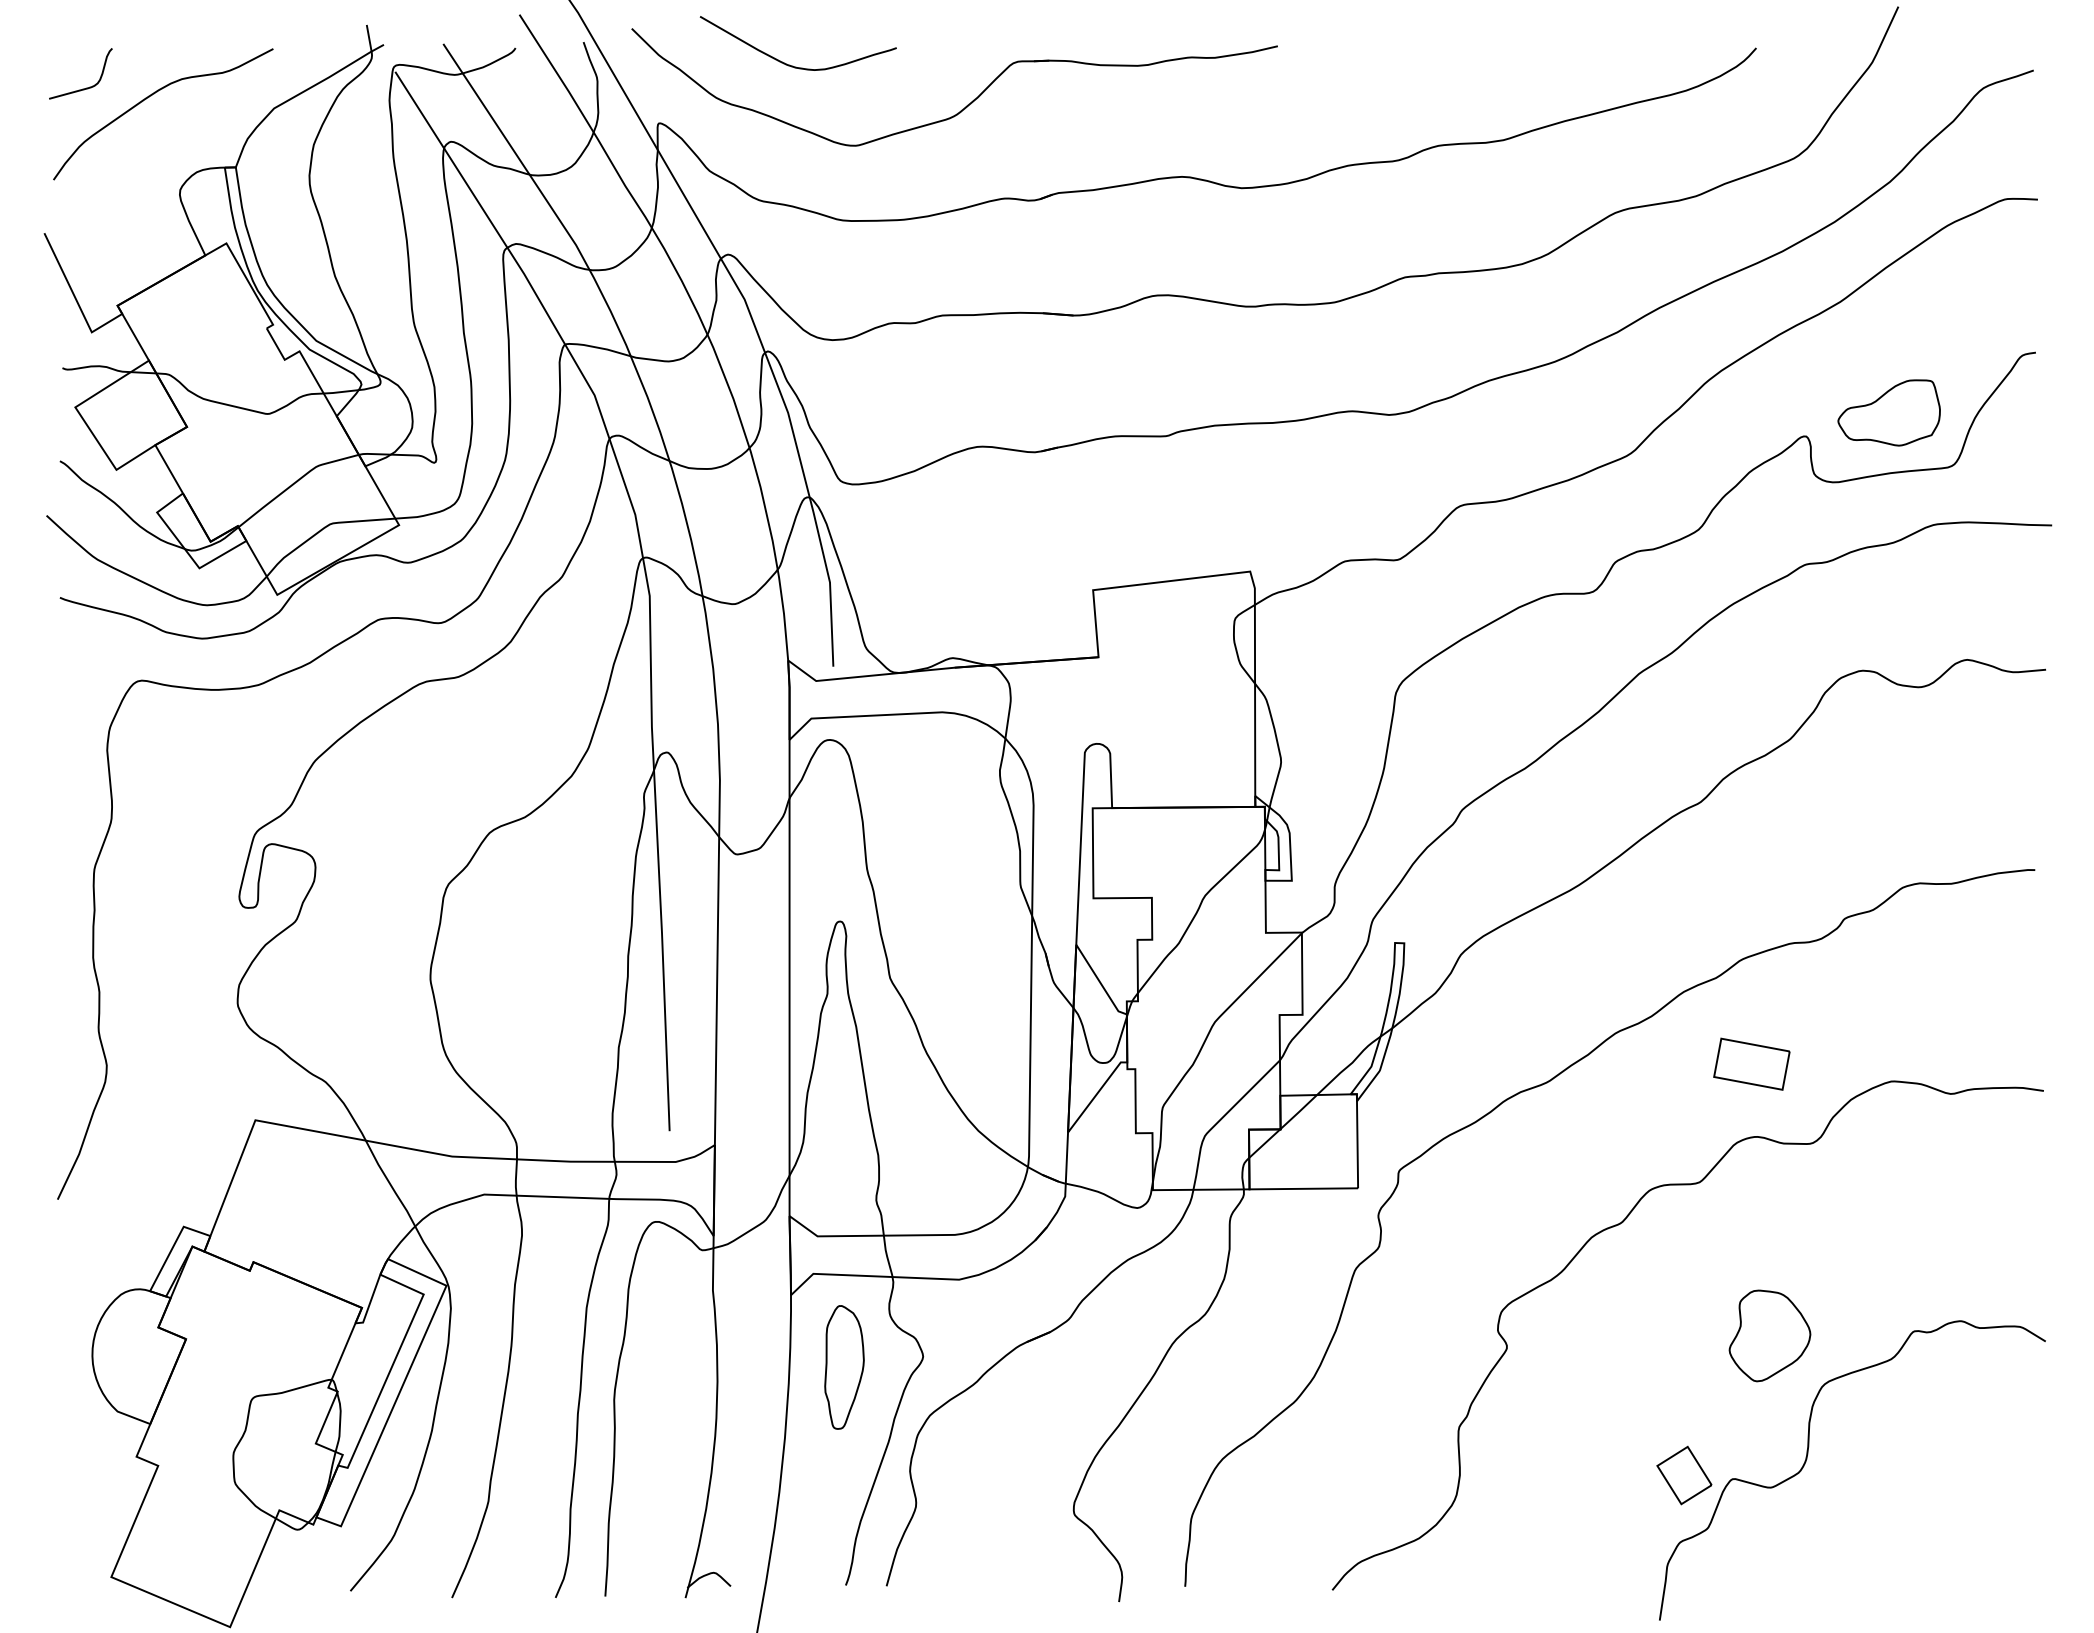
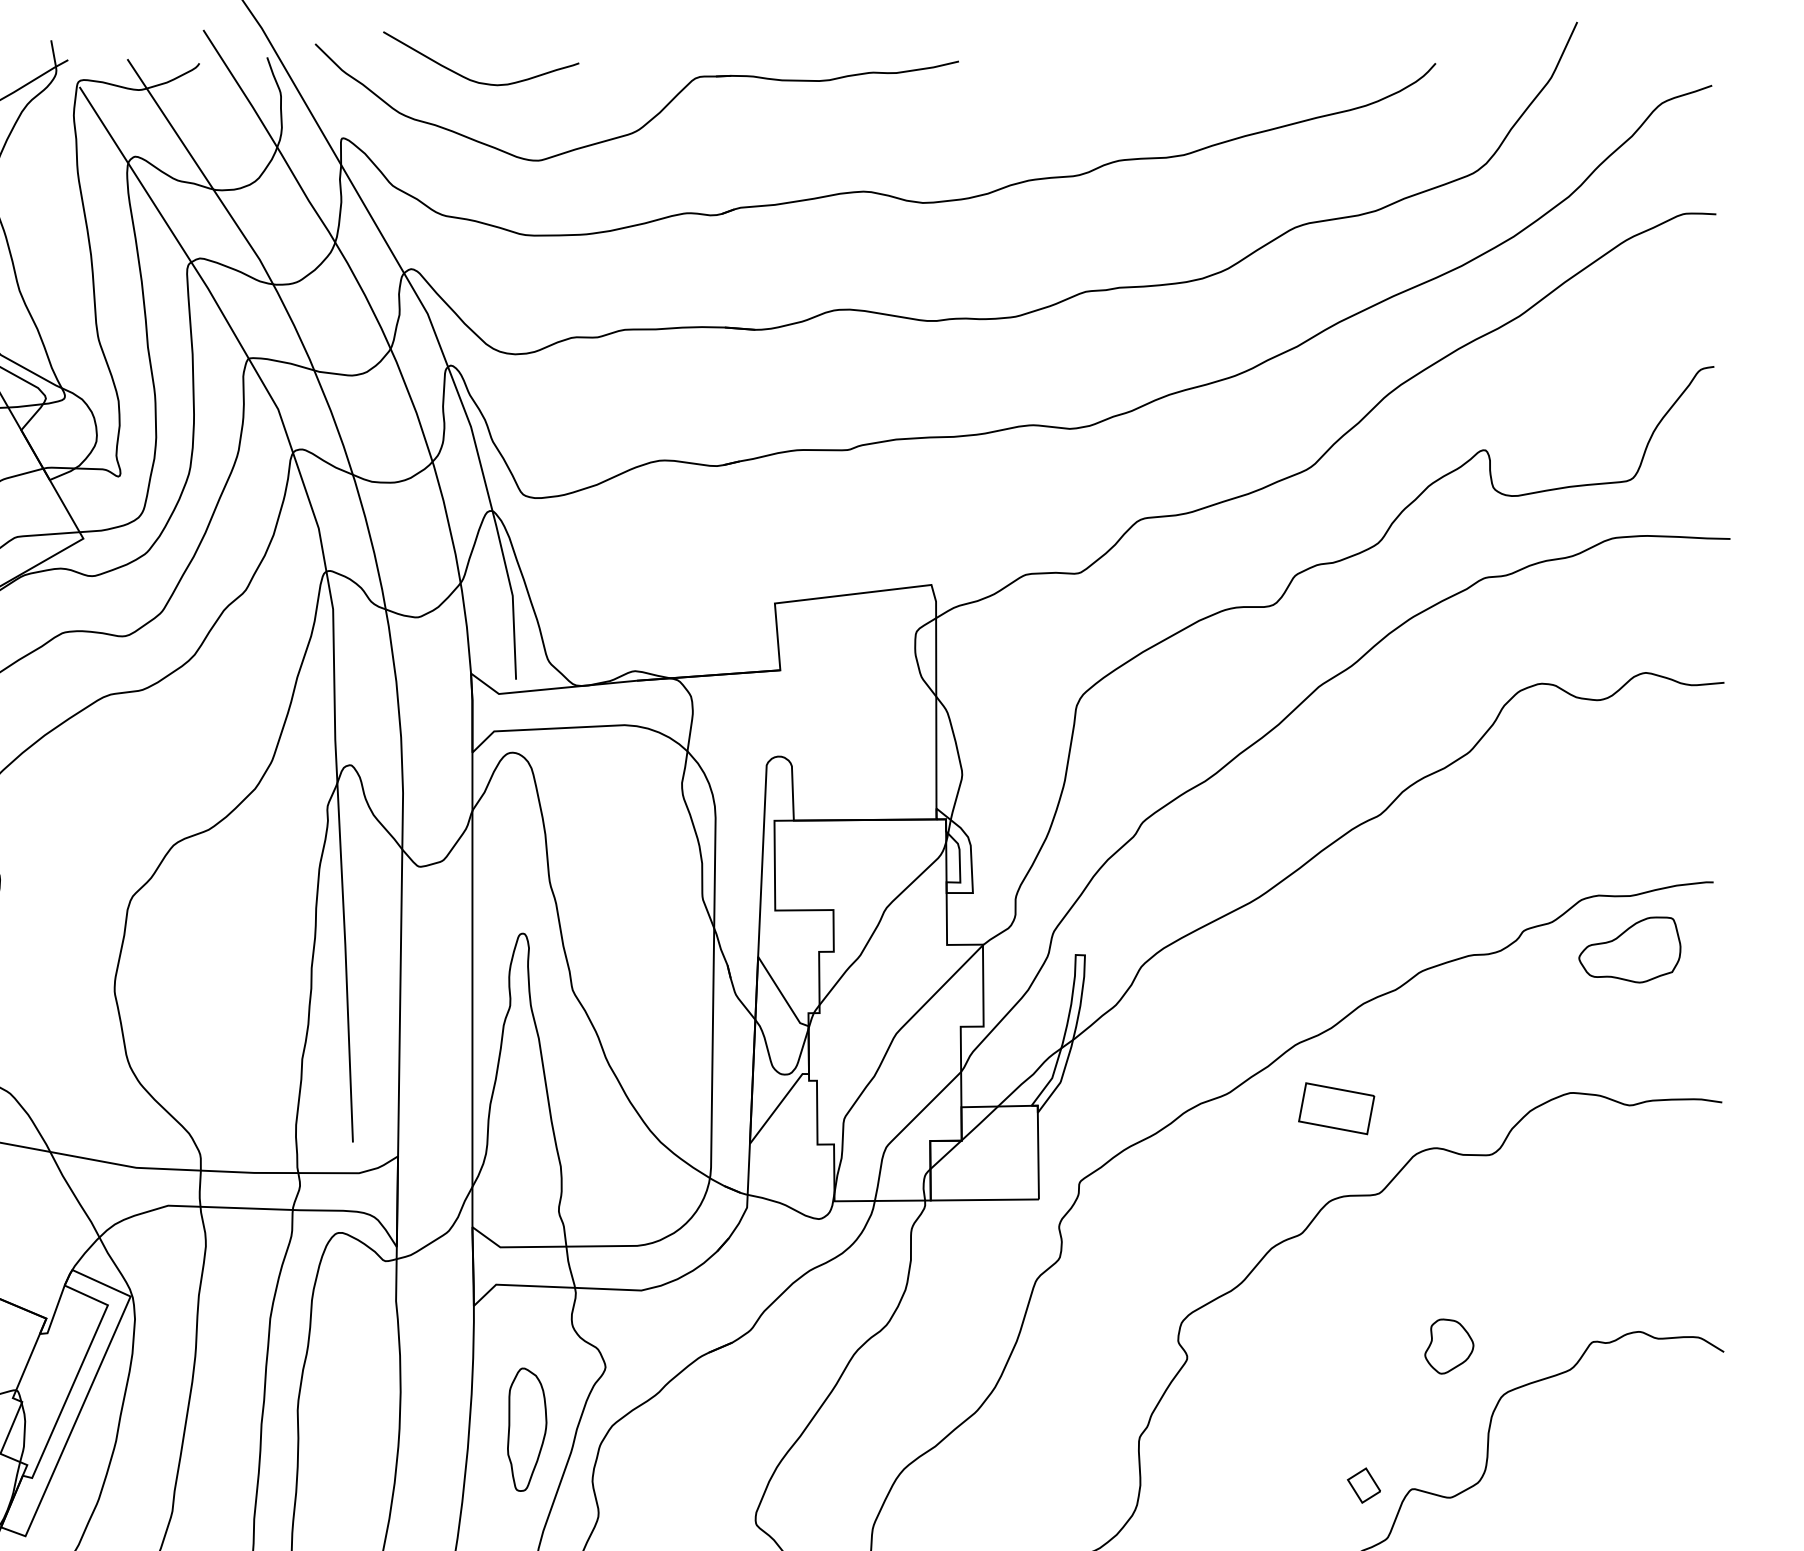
part: (1888, 412) -> (1629, 949), moved
part: (1751, 1063) -> (1336, 1107), moved
part: (1769, 1335) -> (1448, 1346), size x0.6
part: (844, 1367) -> (527, 1429), moved
part: (1684, 1475) -> (1364, 1485), size x0.6

